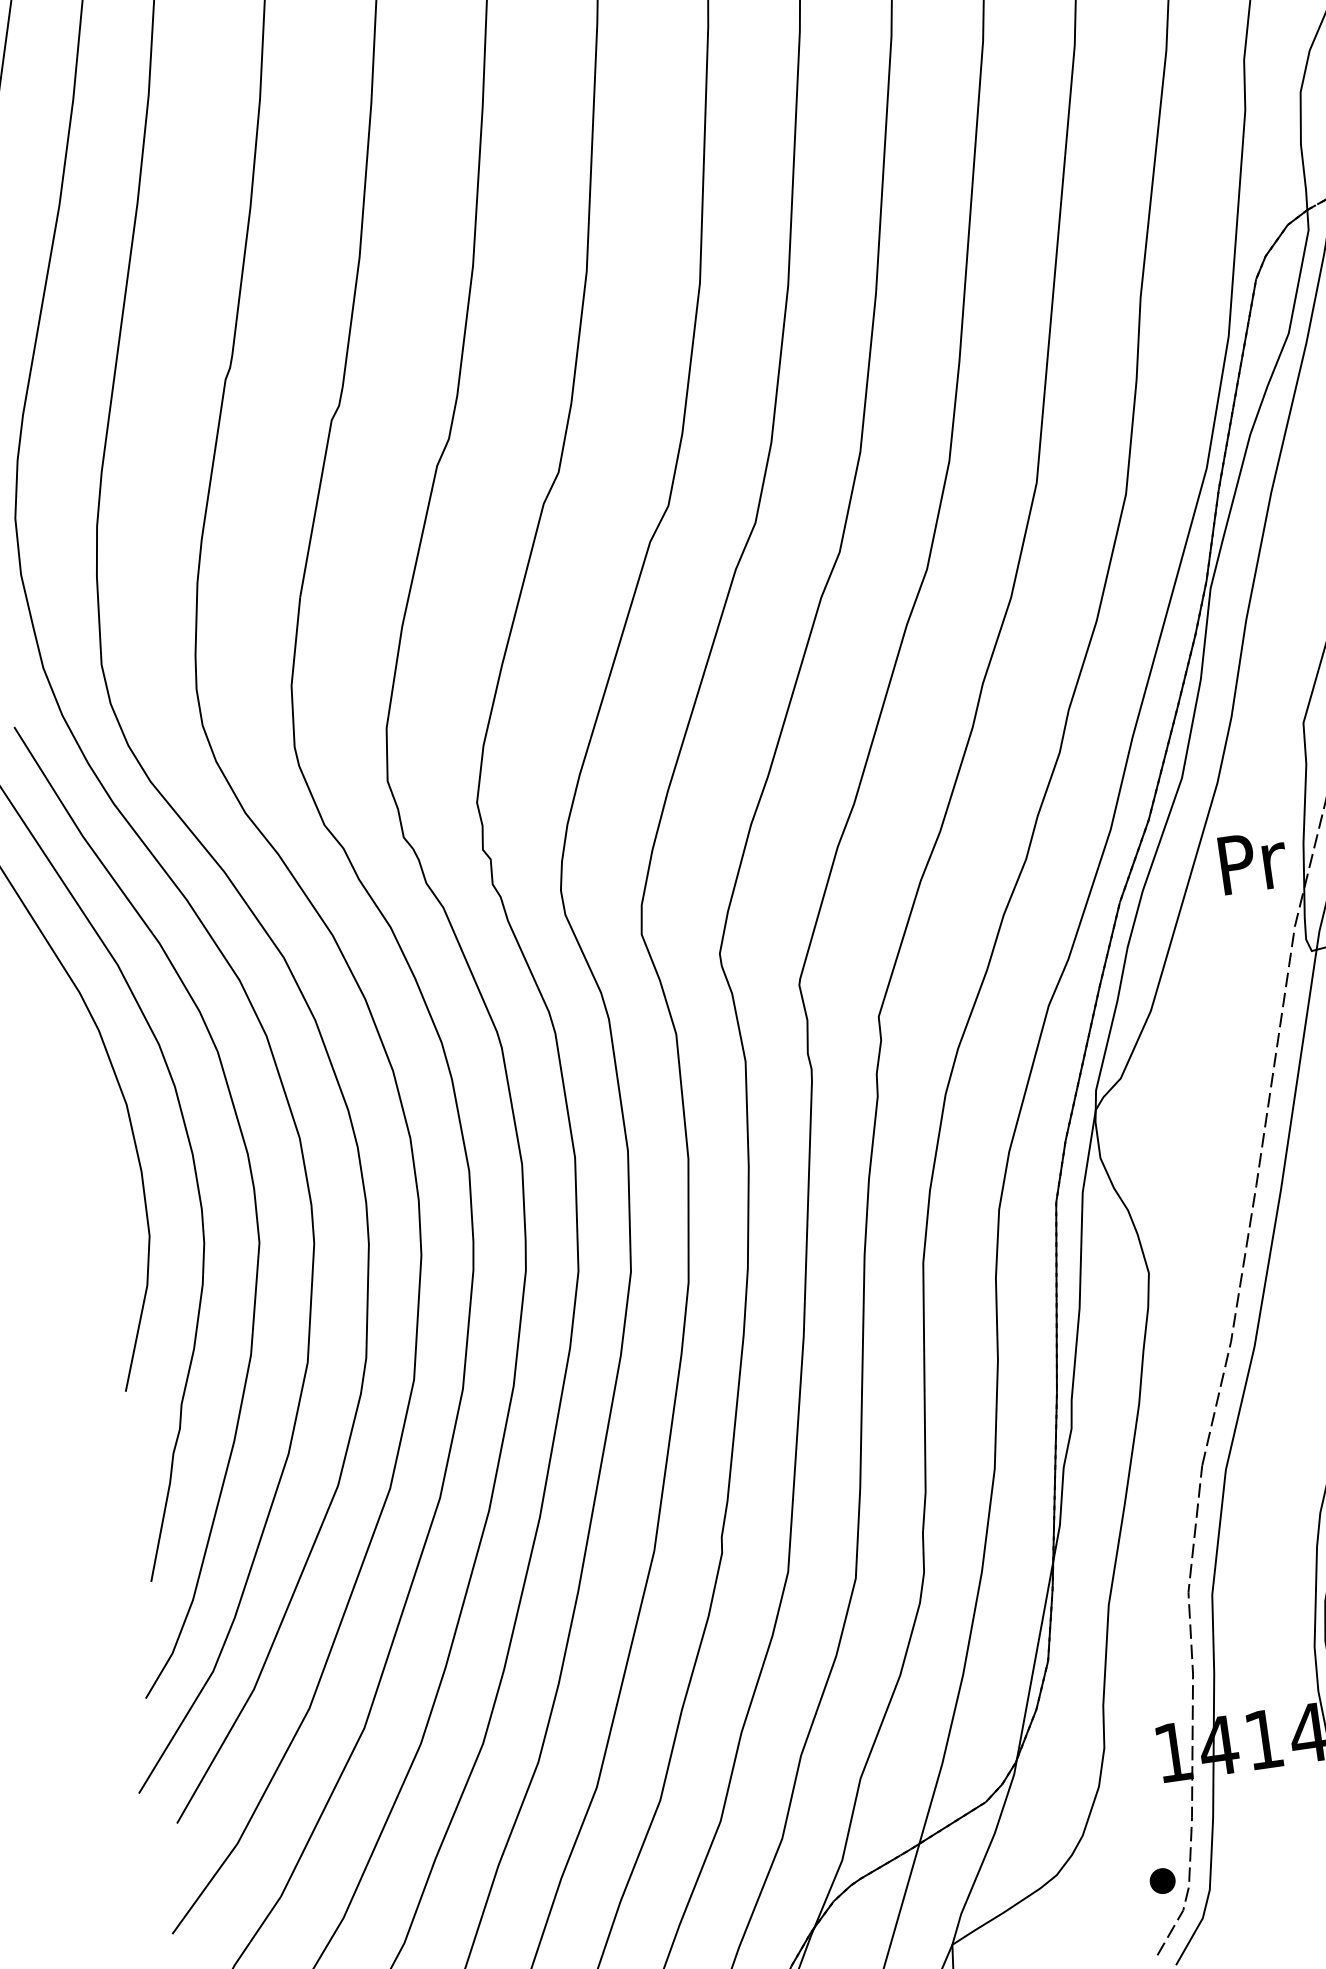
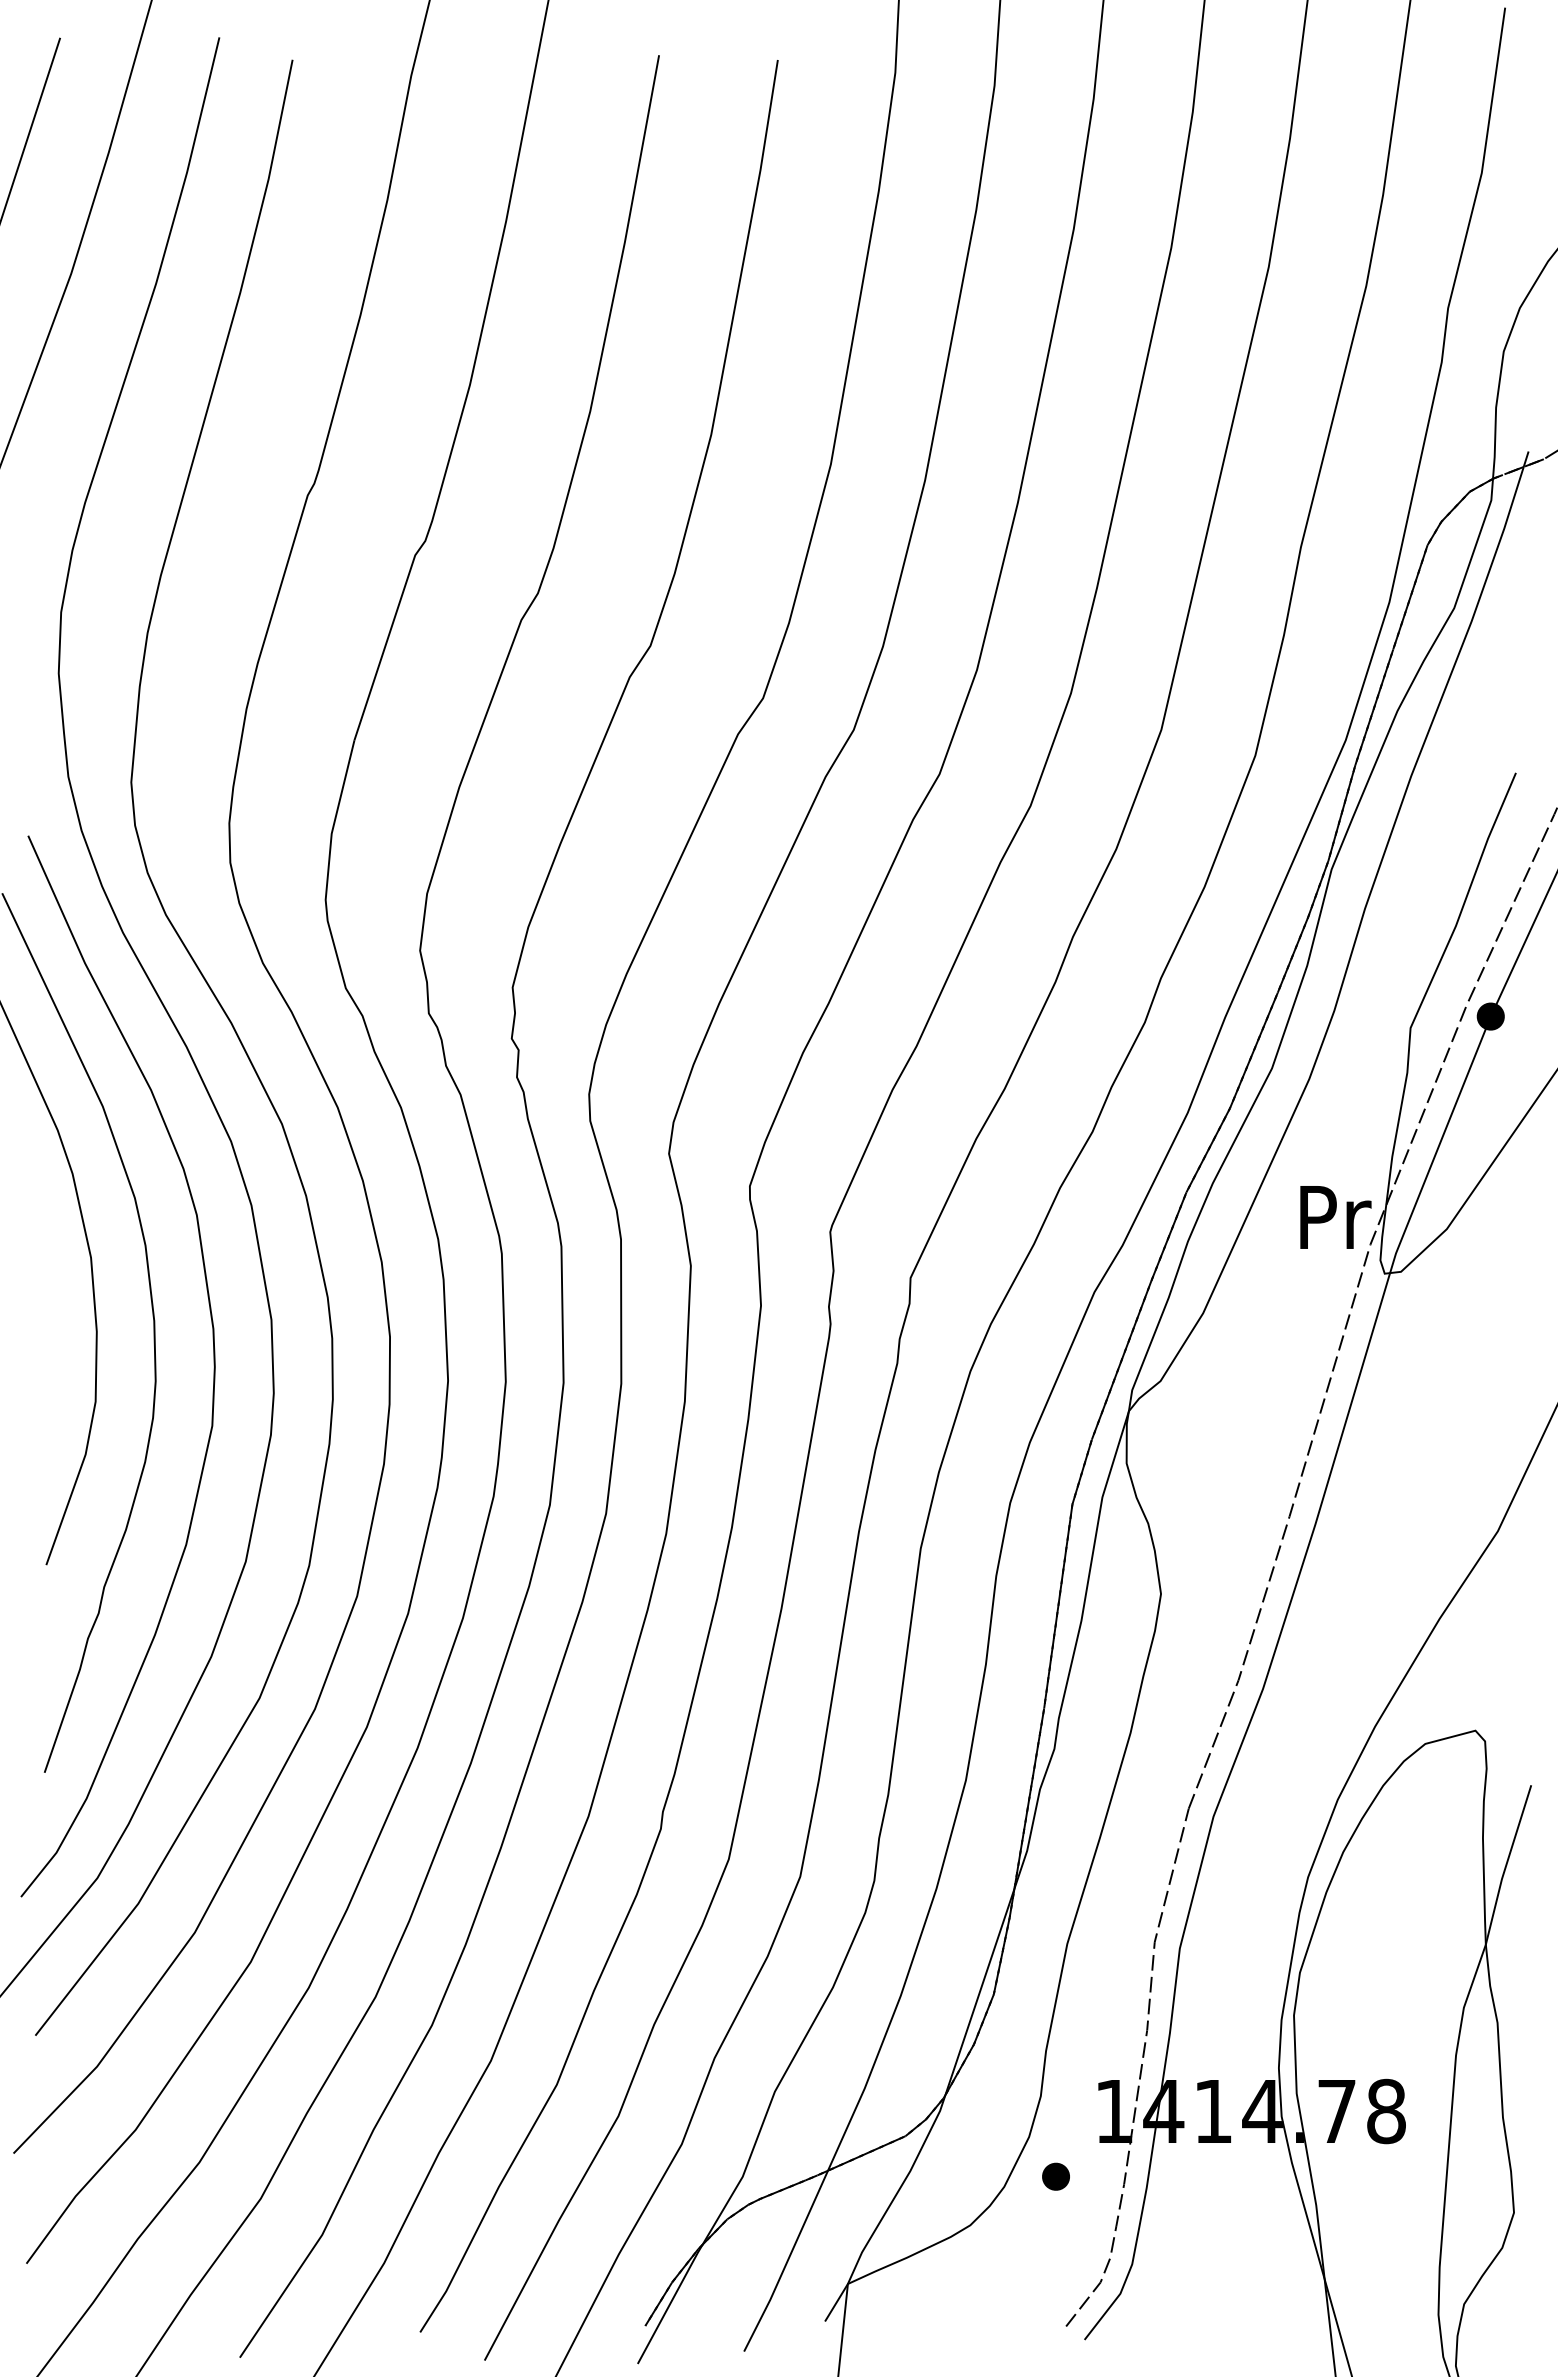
text: (1253, 862) -> (1335, 1217), moved
part: (1162, 1880) -> (1055, 2176), moved

